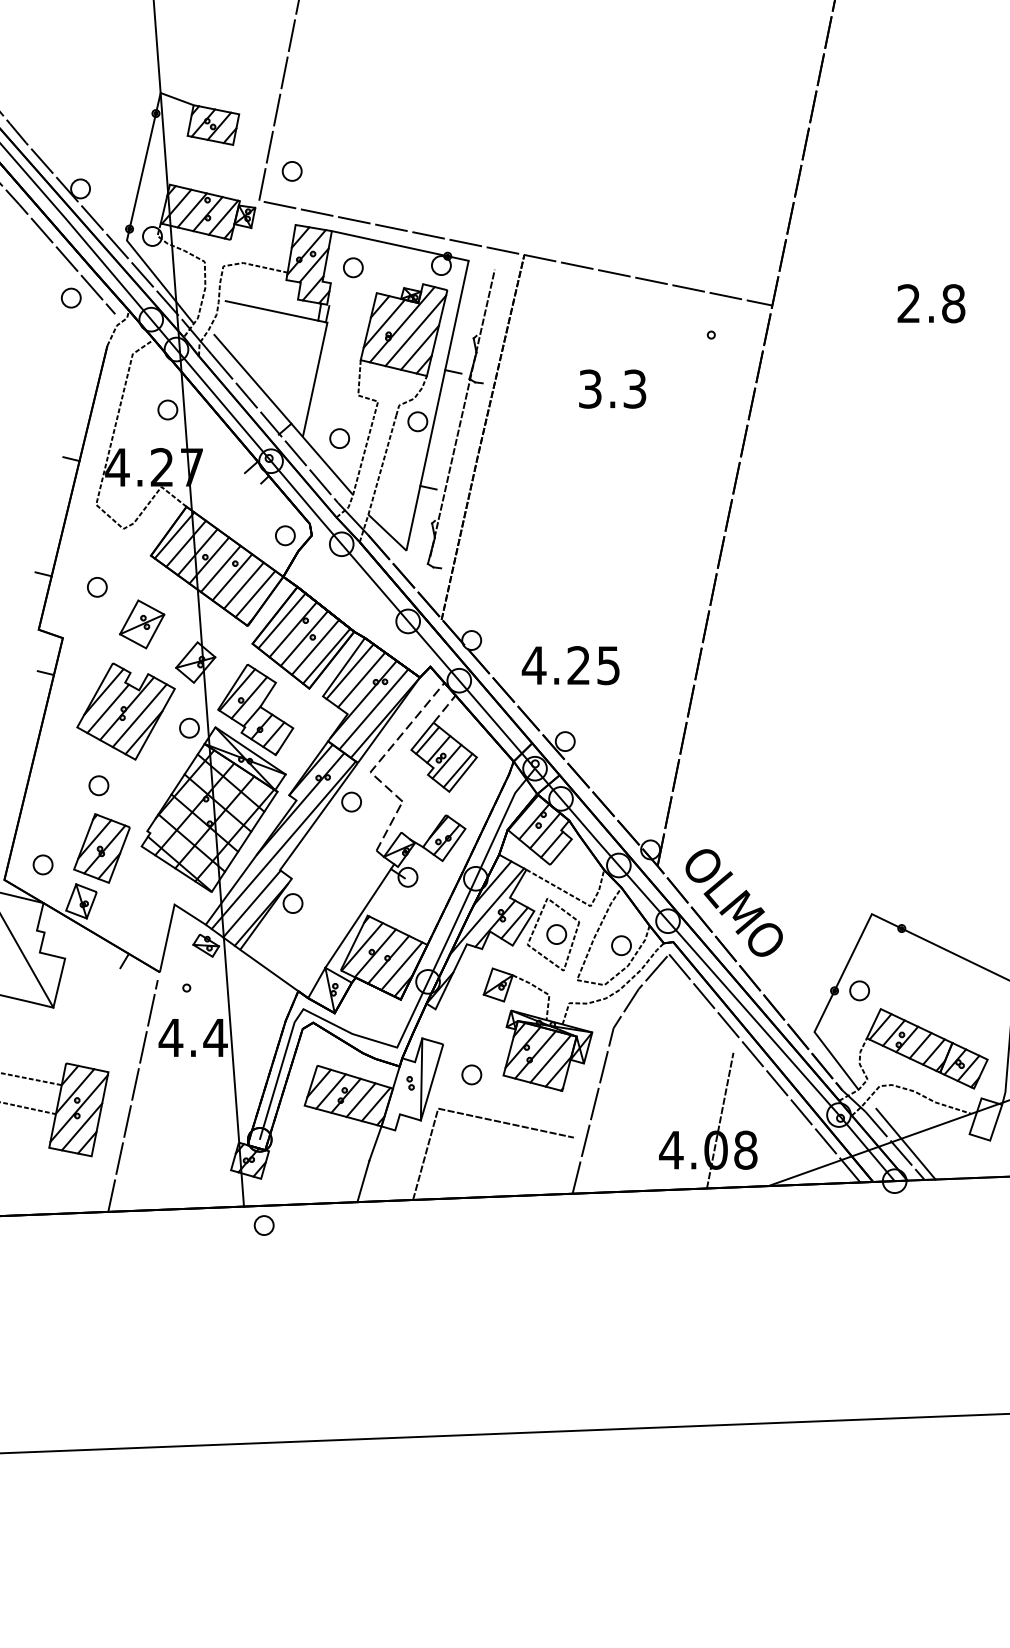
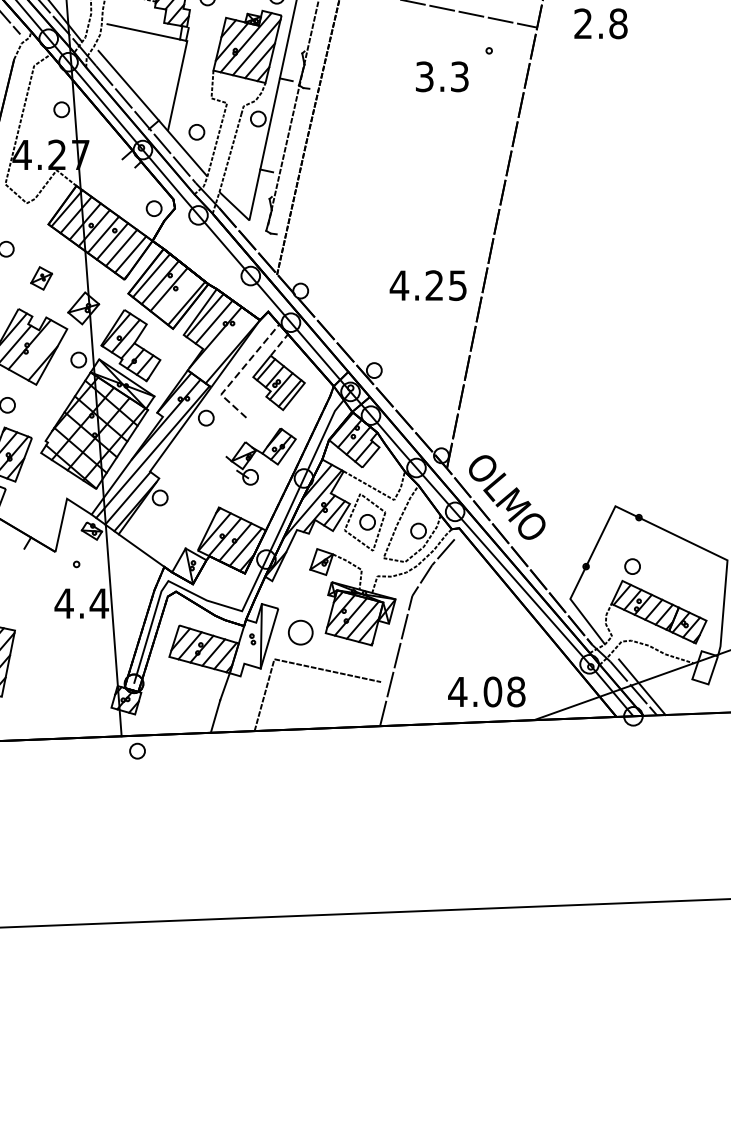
text: (931, 303) -> (601, 23), moved
text: (612, 388) -> (442, 76), moved
part: (142, 624) -> (41, 278), size x0.6
line: (315, 646) -> (177, 295), removed
text: (570, 665) -> (427, 285), moved
line: (373, 709) -> (223, 345), removed
line: (139, 715) -> (39, 350), removed
line: (389, 825) -> (236, 436), removed
line: (359, 915) -> (212, 507), removed
part: (859, 990) -> (632, 566), moved
line: (764, 1068) -> (531, 627), removed
part: (471, 1074) -> (300, 632), size x1.6
line: (132, 1095) -> (33, 648), removed
line: (719, 1120) -> (495, 668), removed

